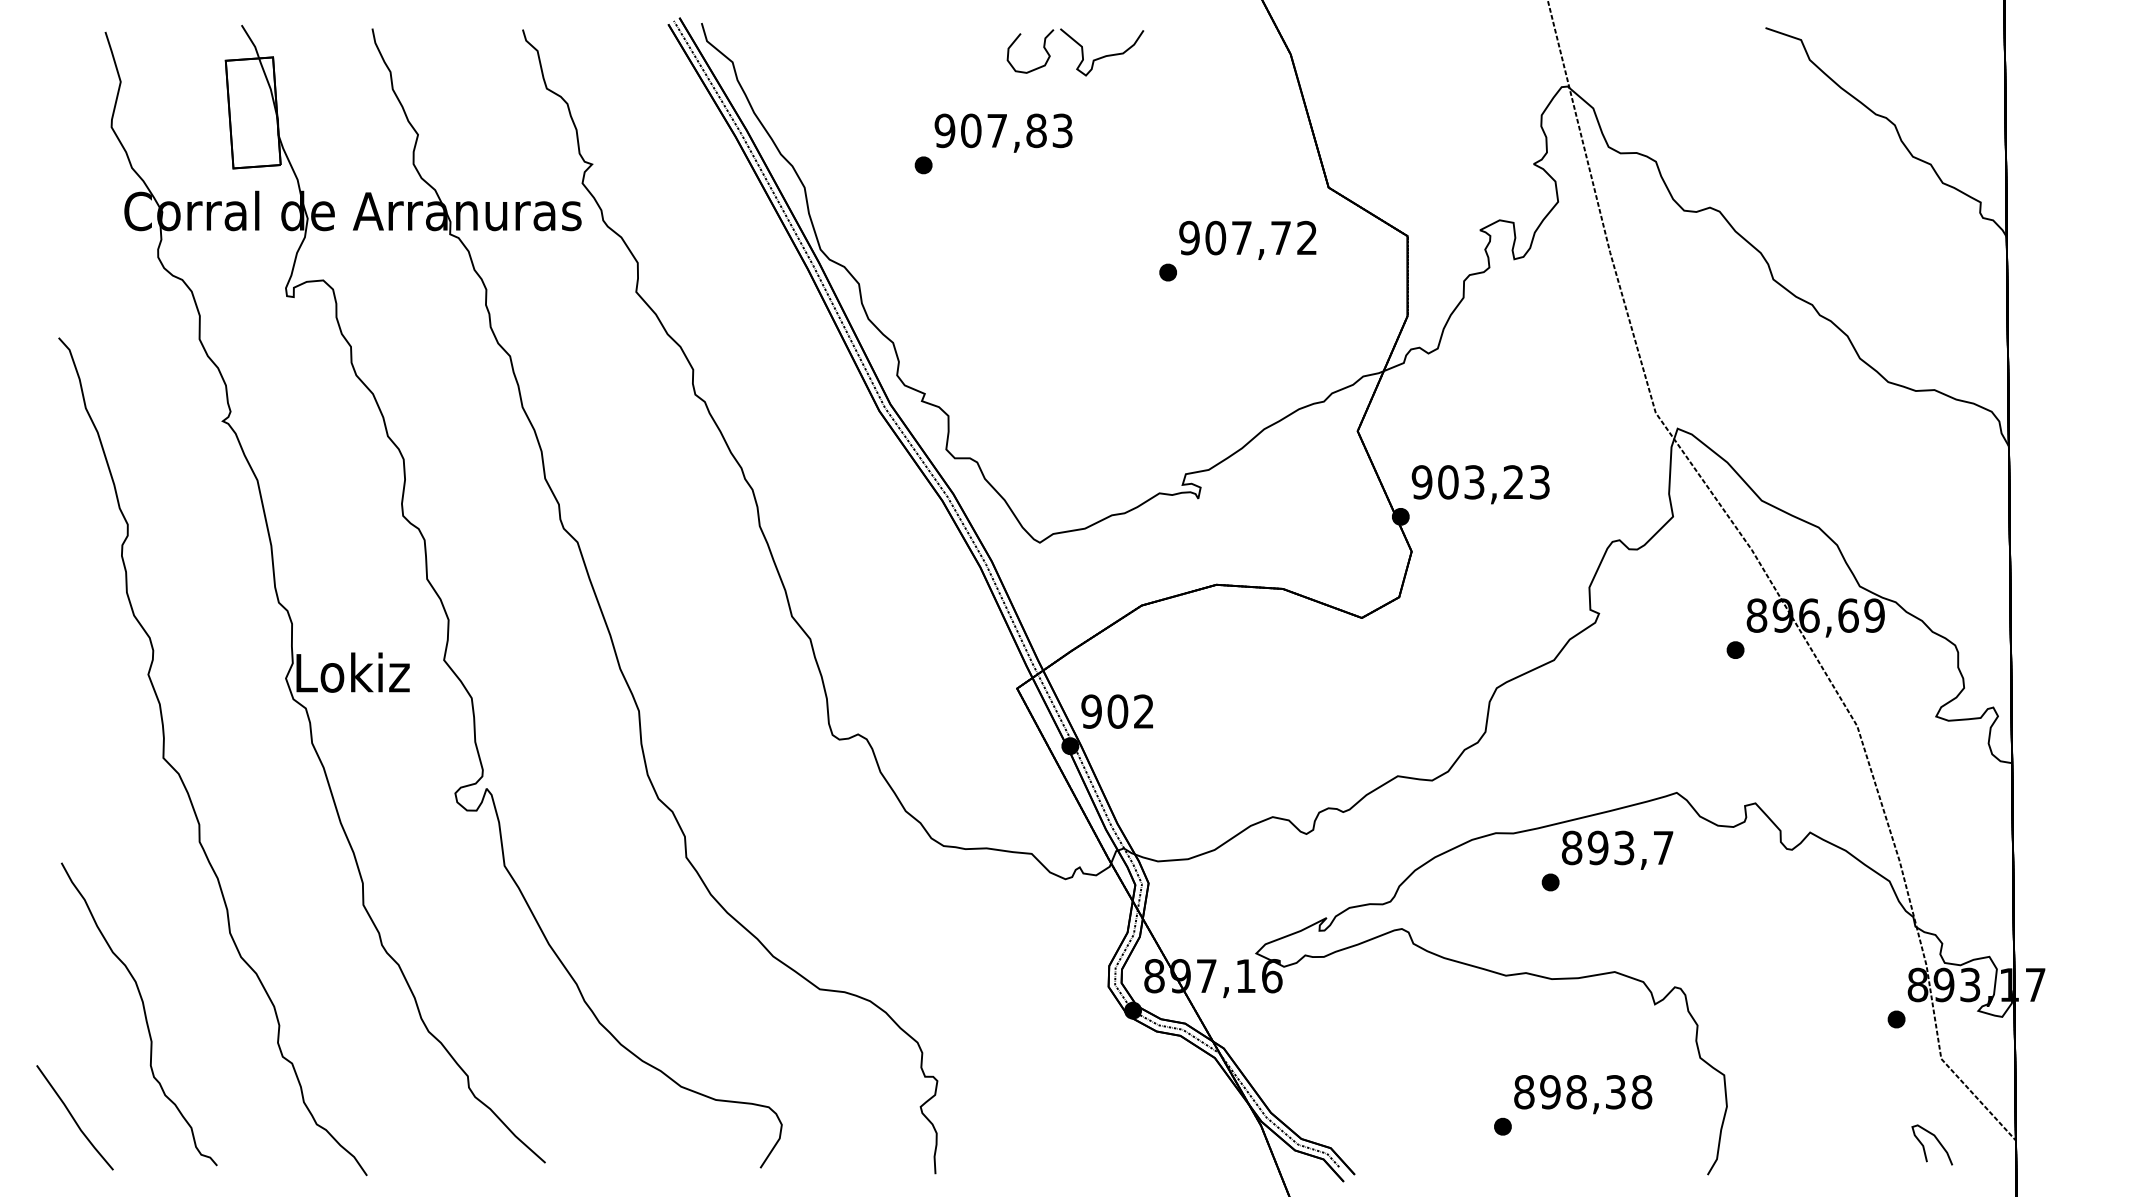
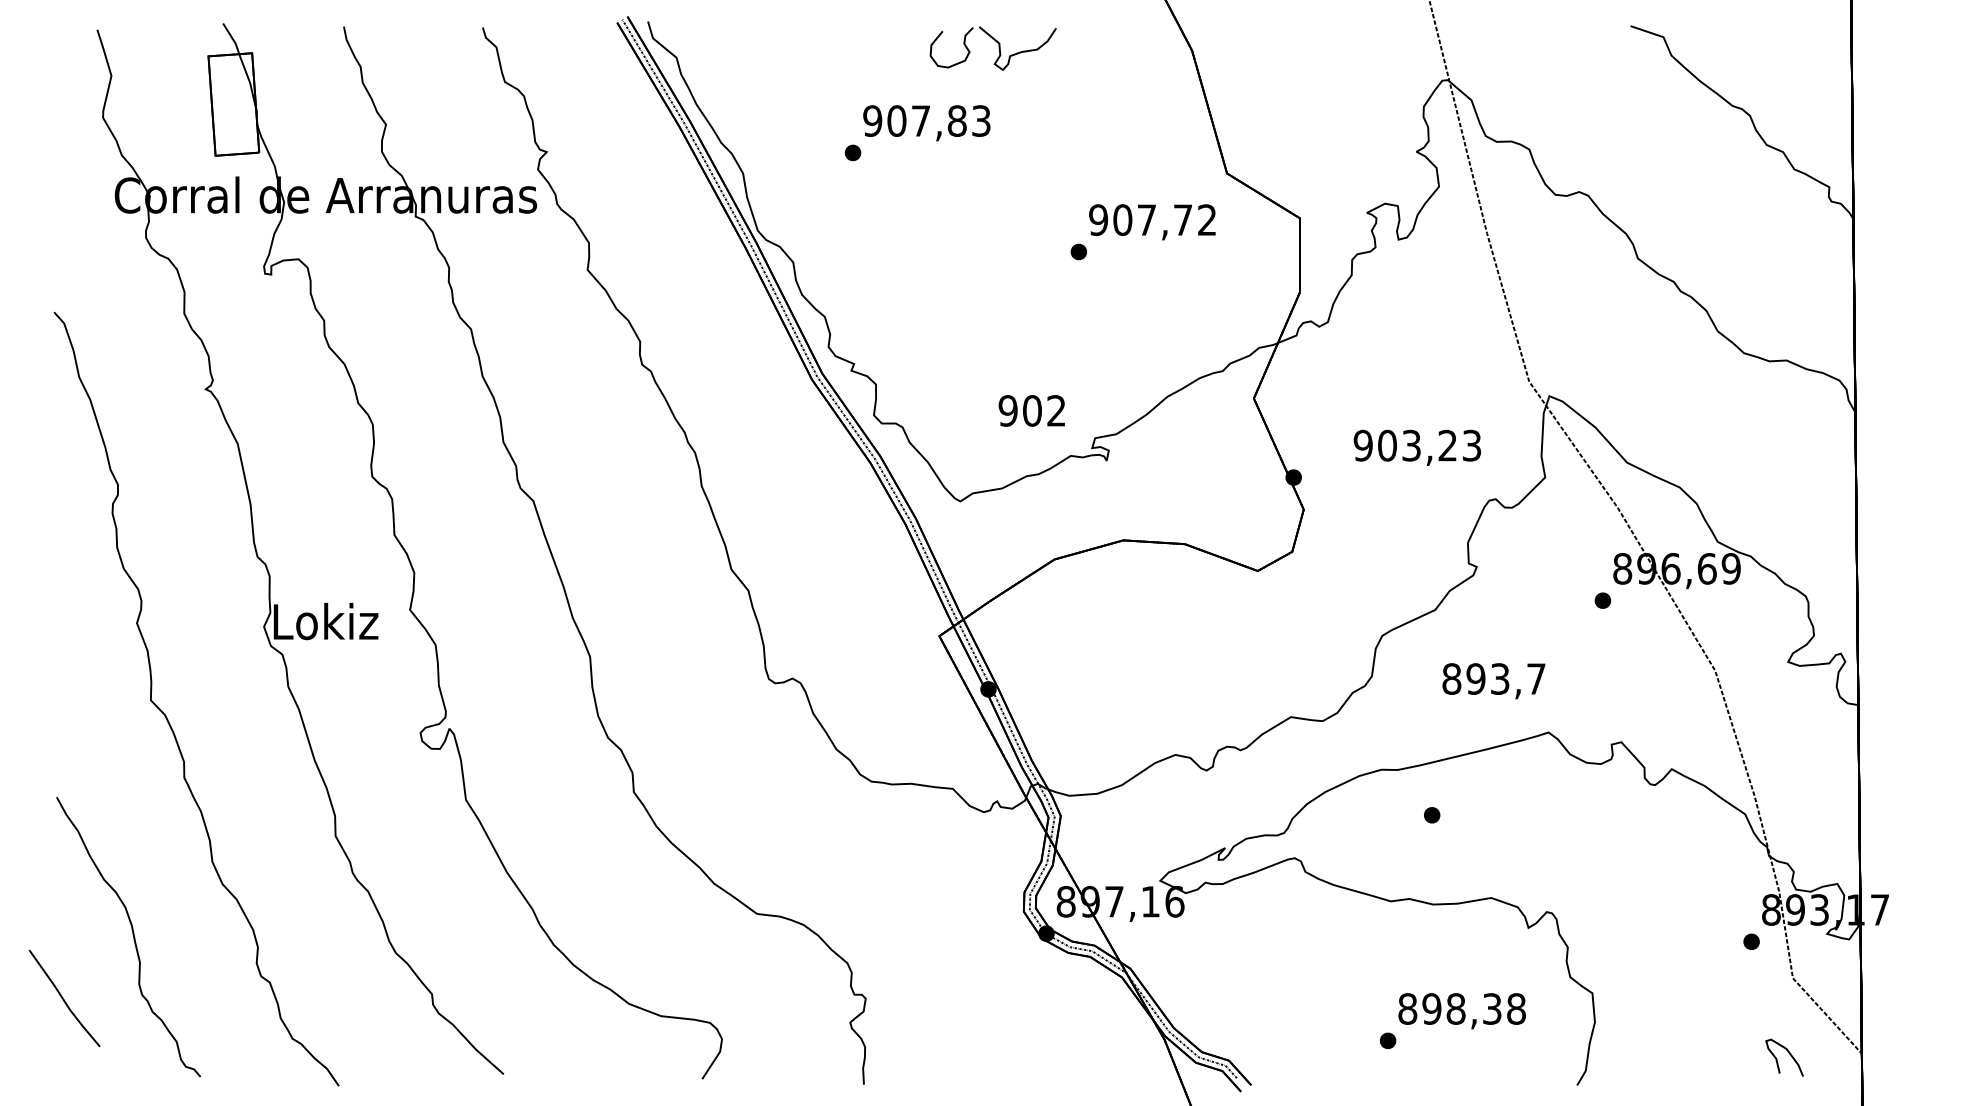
text: (1480, 484) -> (1417, 447), moved
text: (1116, 711) -> (1031, 410), moved
text: (1617, 849) -> (1493, 680), moved
part: (74, 1117) -> (64, 998), moved

